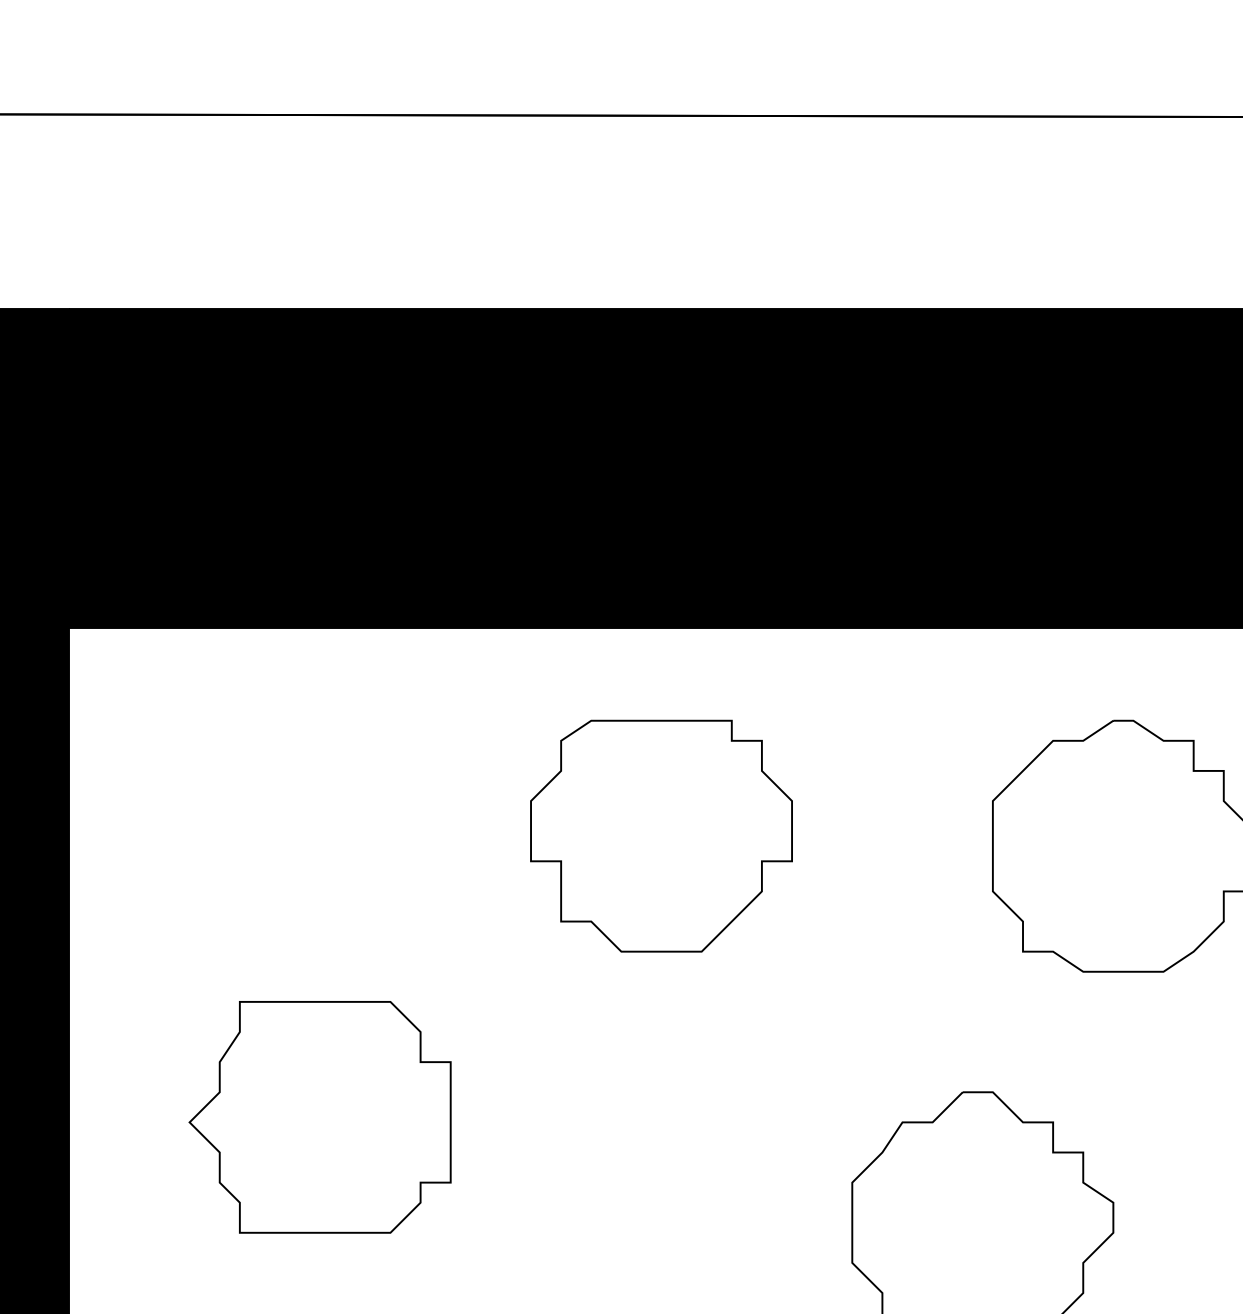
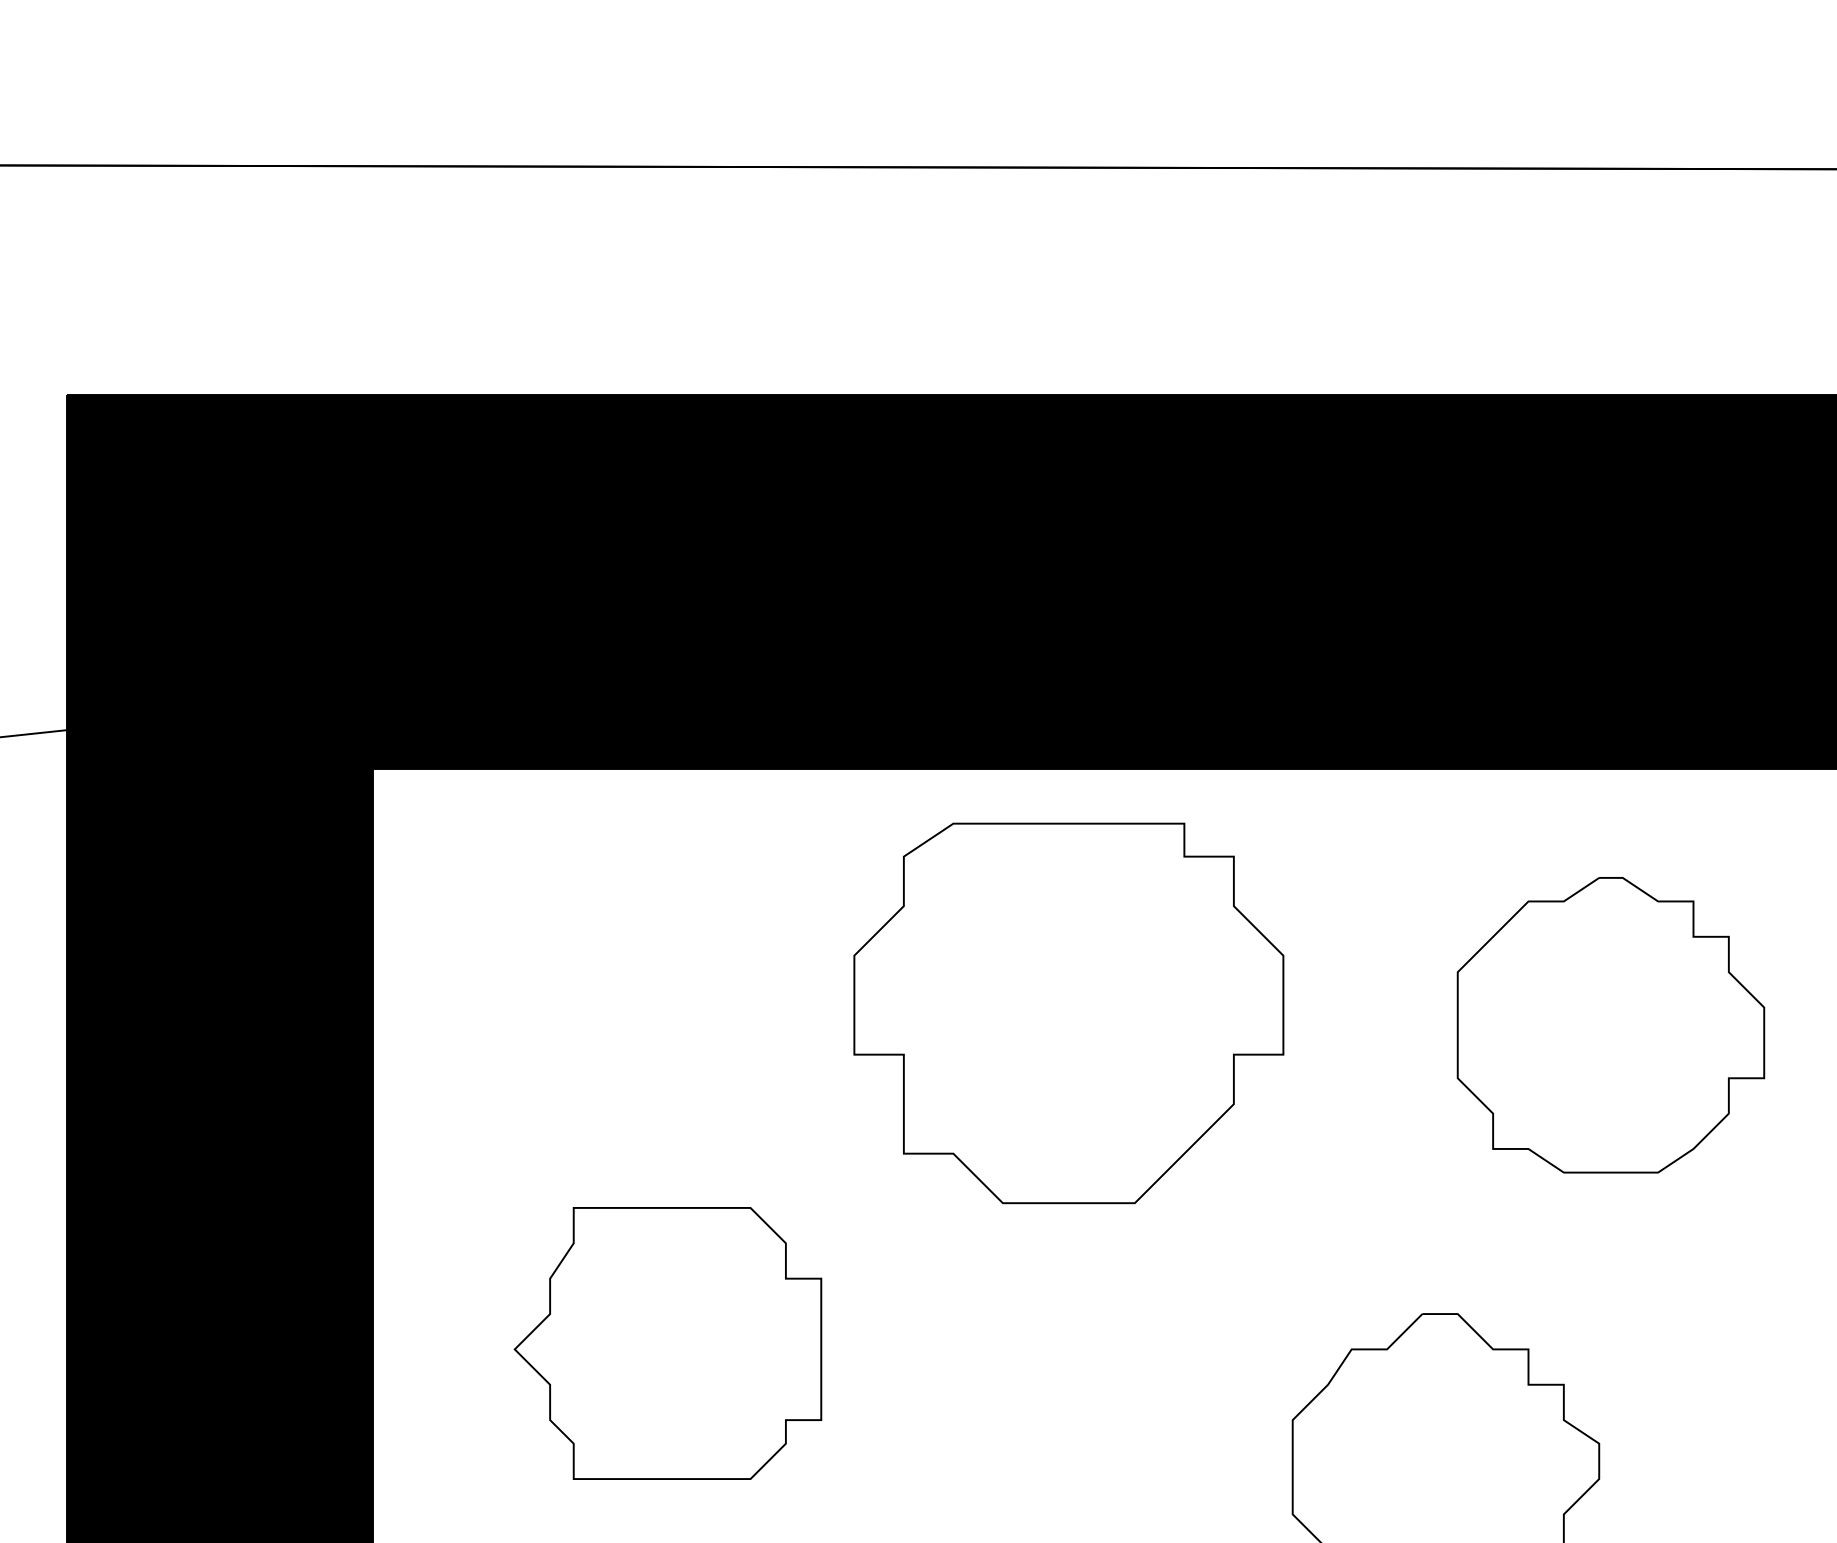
part: (661, 836) -> (1068, 1013), size x1.4

